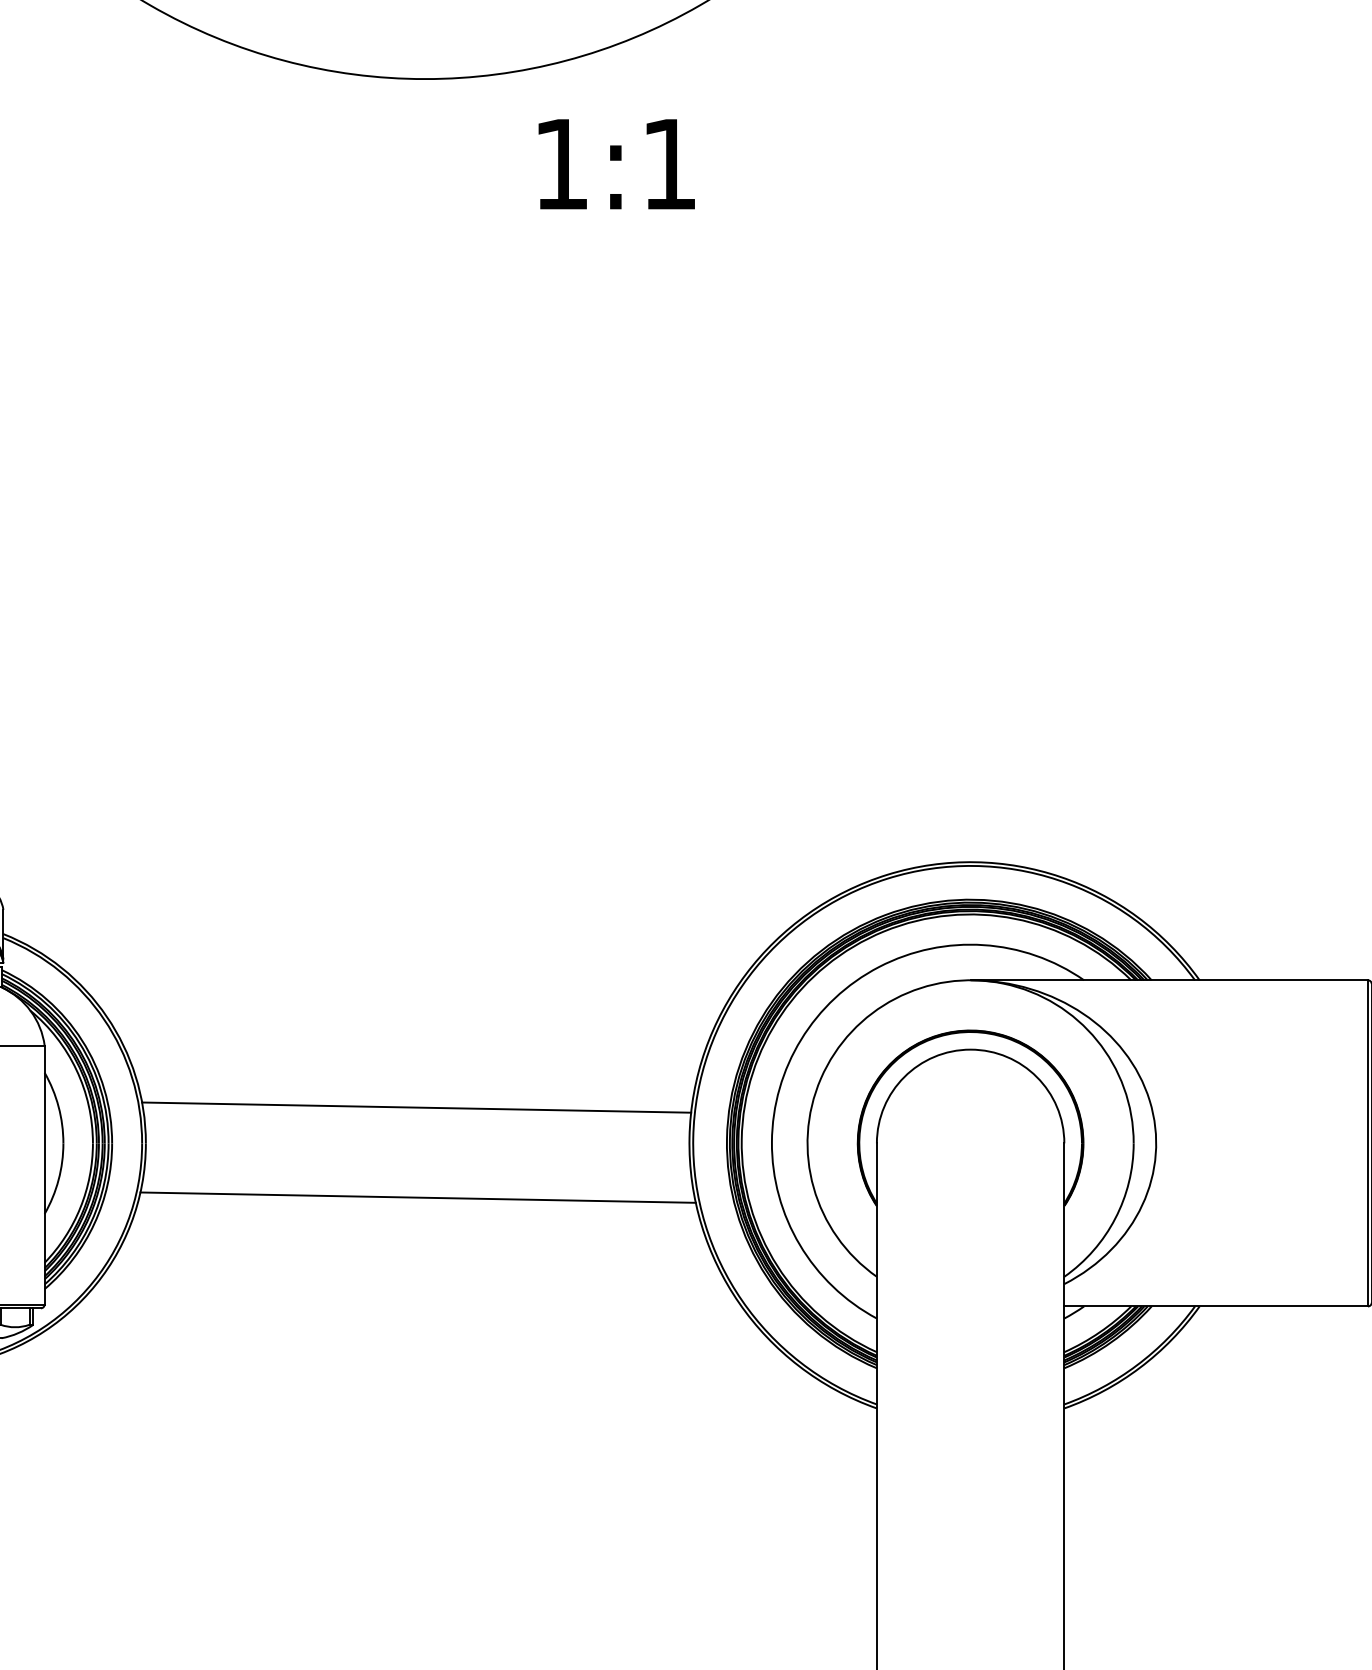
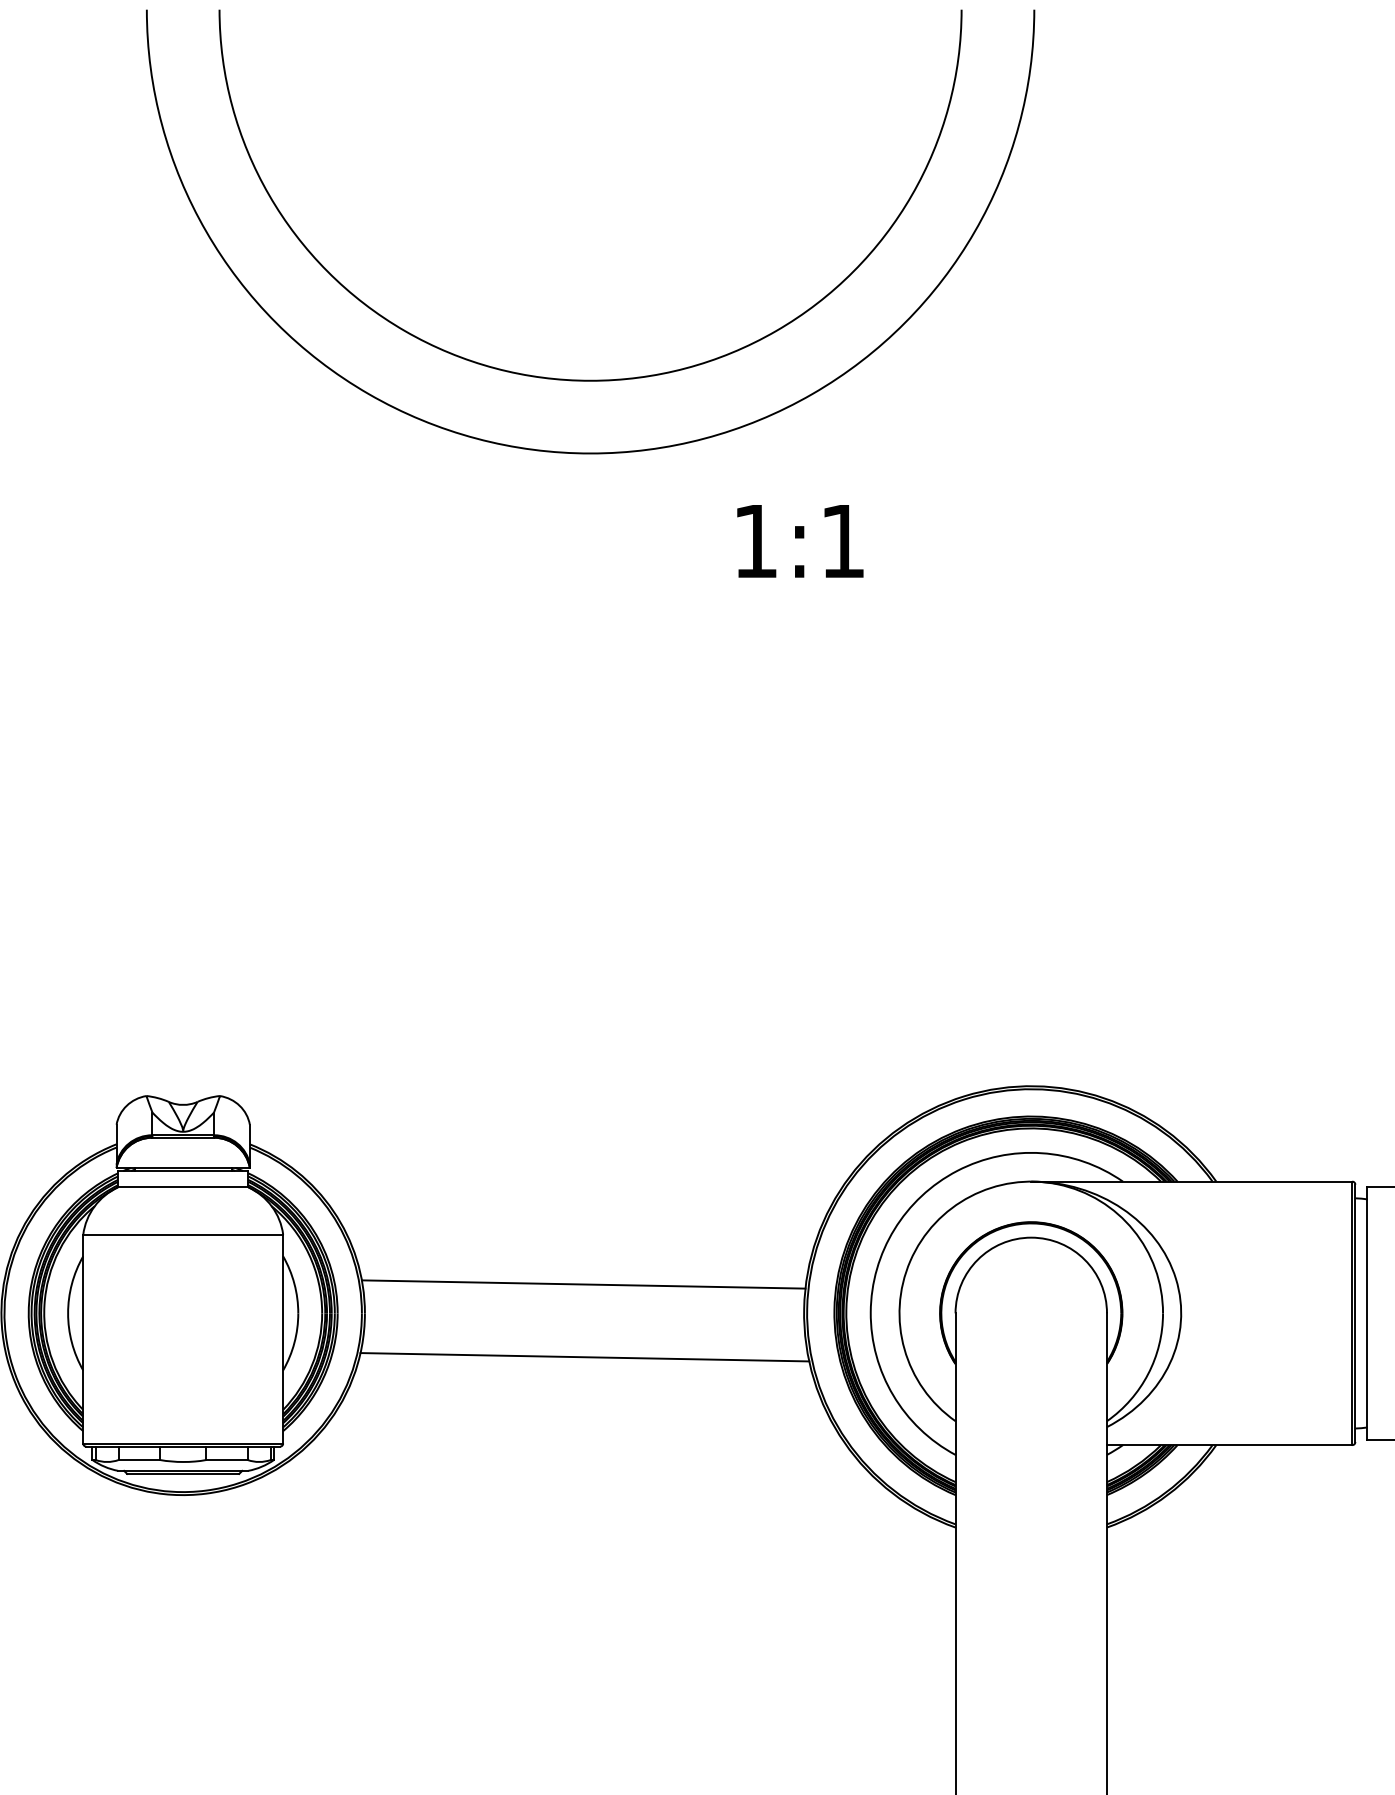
text: (616, 164) -> (800, 541), moved

